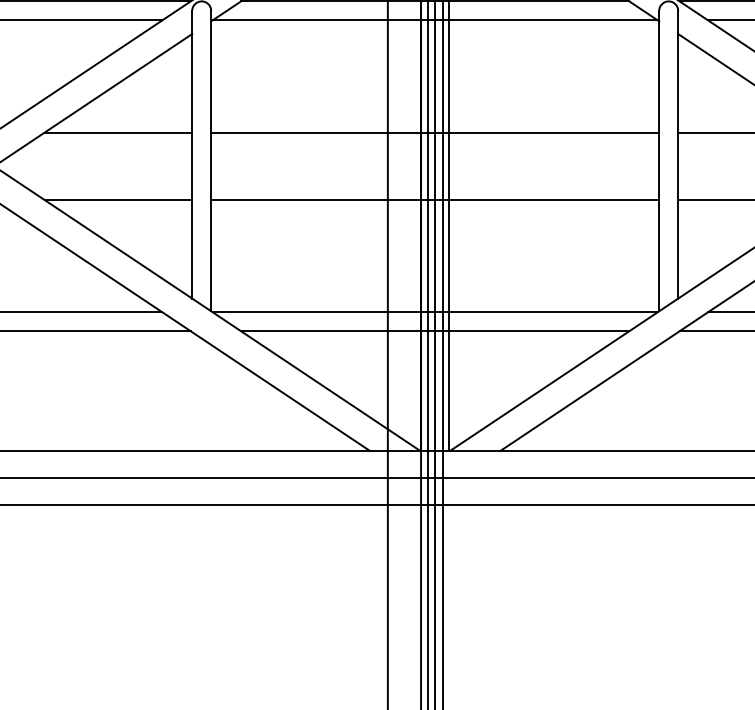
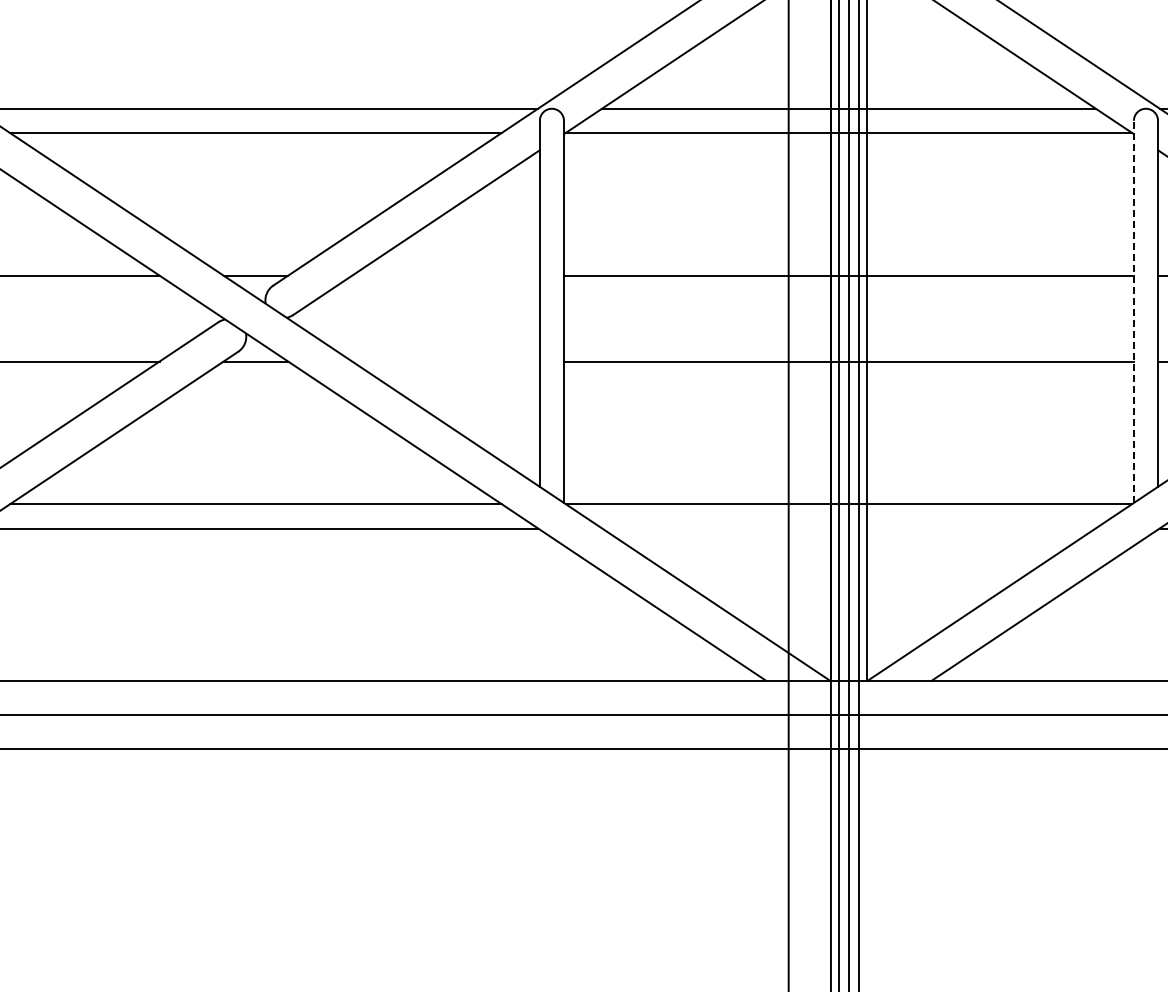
line: (118, 132) -> (445, 275), removed
line: (658, 160) -> (1133, 311), solid -> dashed
line: (118, 200) -> (445, 361), removed
line: (434, 331) -> (848, 528), removed

